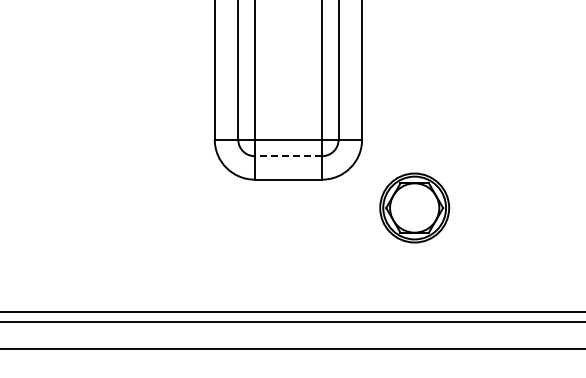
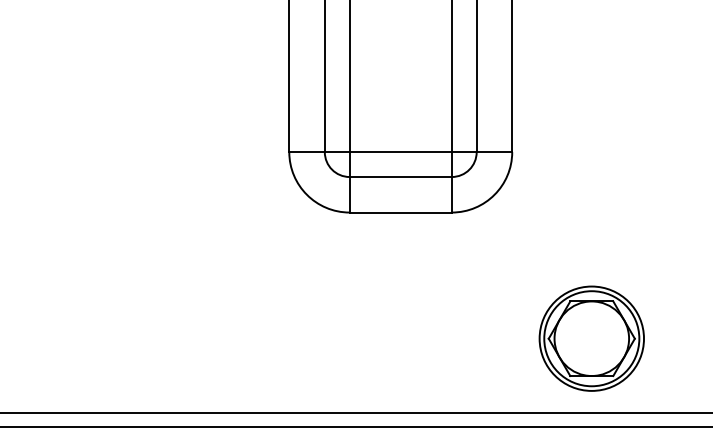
line: (288, 156) -> (400, 177), dashed -> solid
part: (414, 207) -> (591, 337), moved

